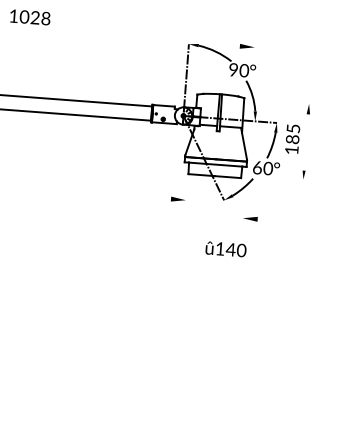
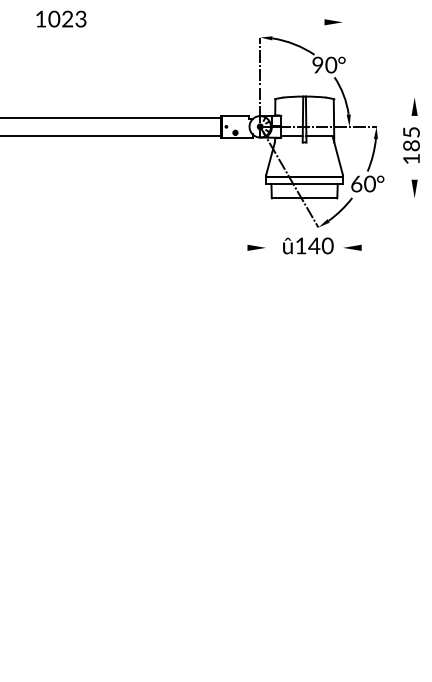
text: (45, 18) -> (80, 18), 1028 -> 1023
part: (247, 46) -> (333, 22), moved
part: (308, 108) -> (414, 106), size x1.43
text: (292, 139) -> (411, 145), moved
part: (303, 174) -> (414, 188), size x1.67
part: (178, 199) -> (256, 247), moved
text: (226, 249) -> (308, 245), moved

